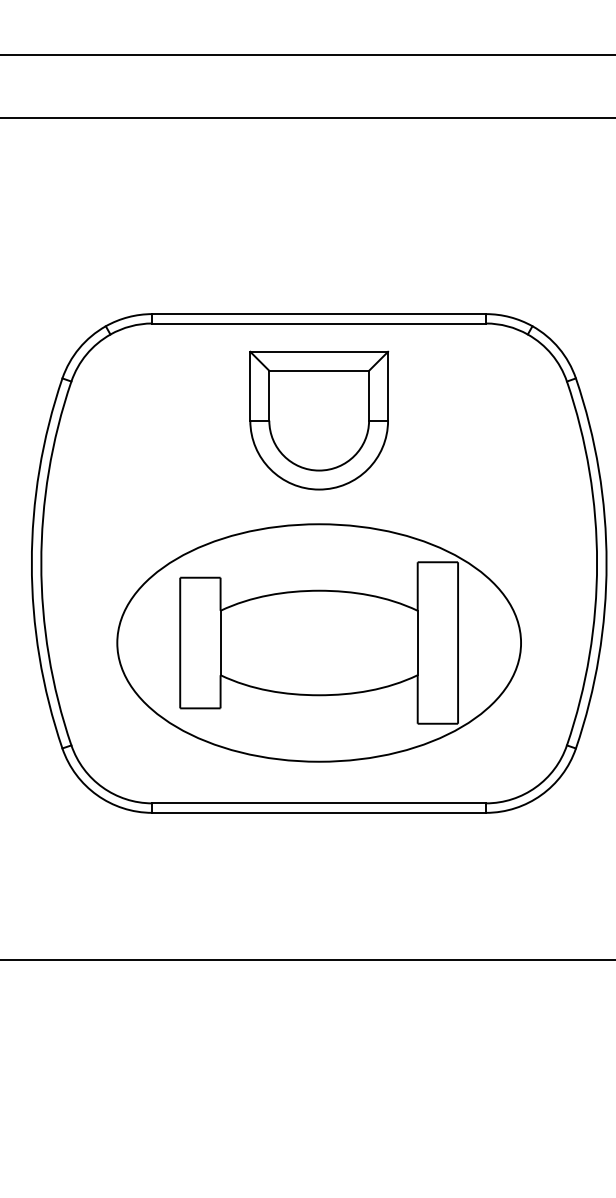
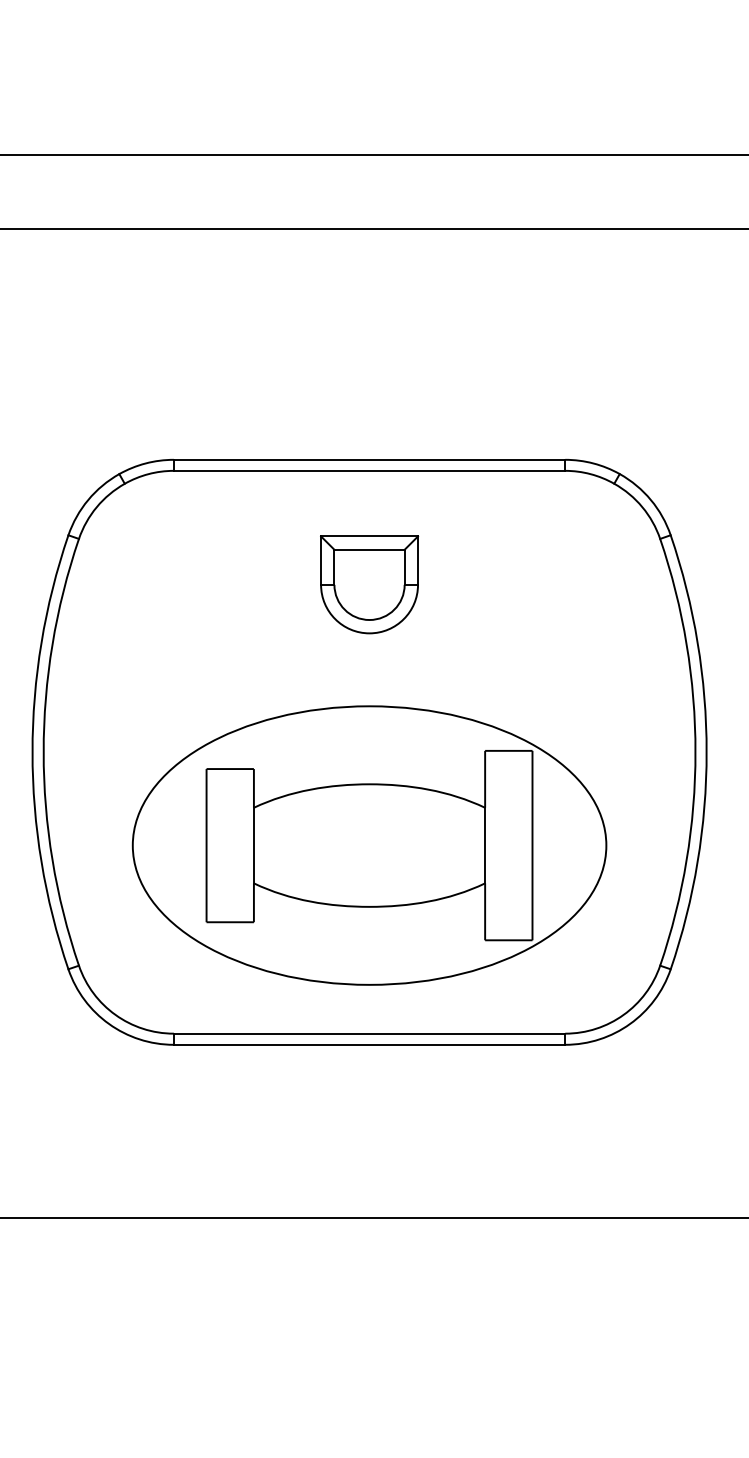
part: (319, 420) -> (369, 584), size x0.6

